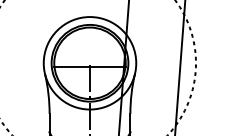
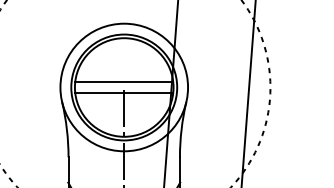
line: (89, 59) -> (123, 82), added

